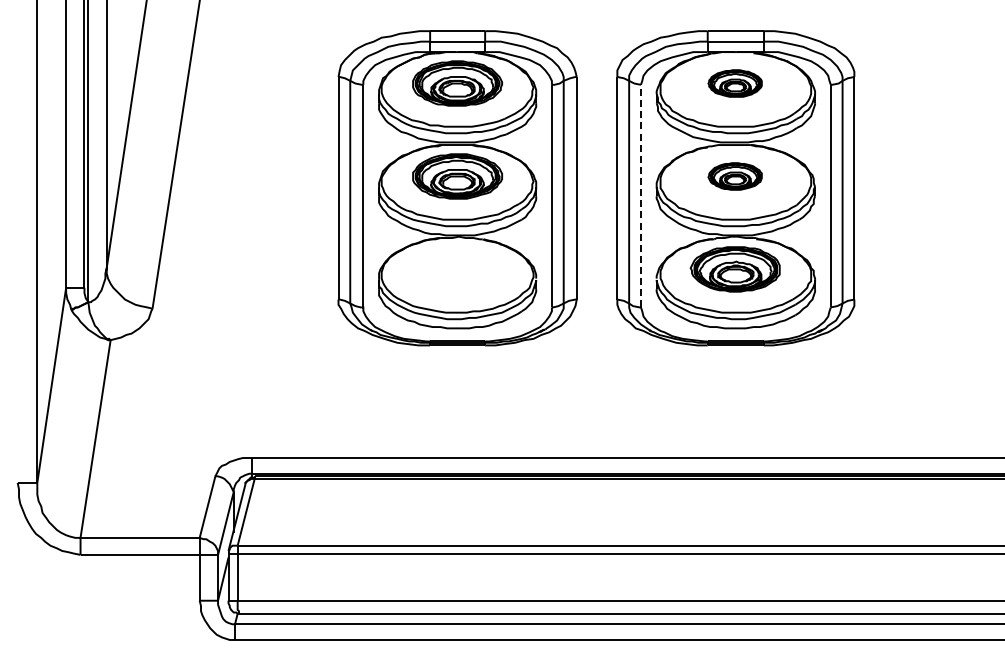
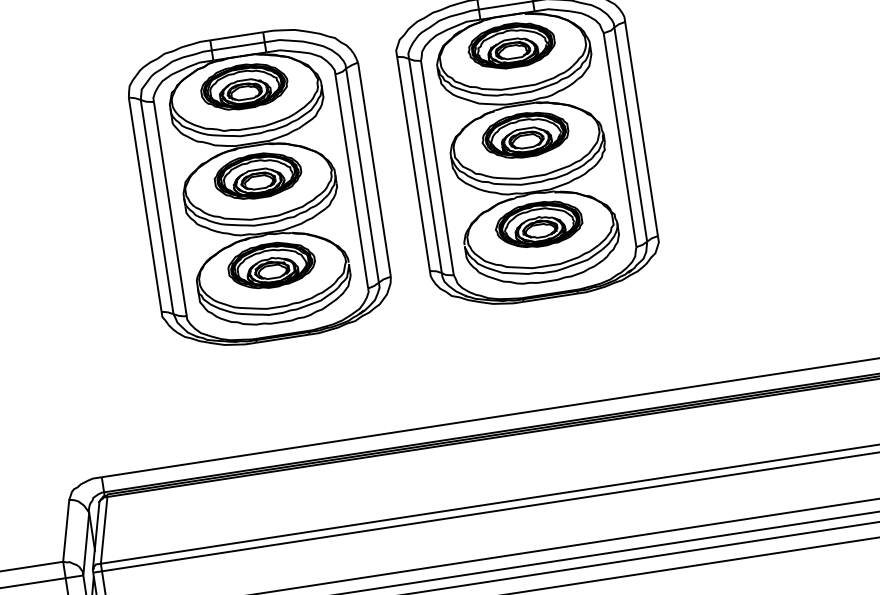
part: (734, 83) -> (510, 45), size x1.67
part: (734, 176) -> (524, 135), size x1.67
line: (640, 195) -> (436, 167), dashed -> solid
part: (457, 269) -> (271, 265), added

